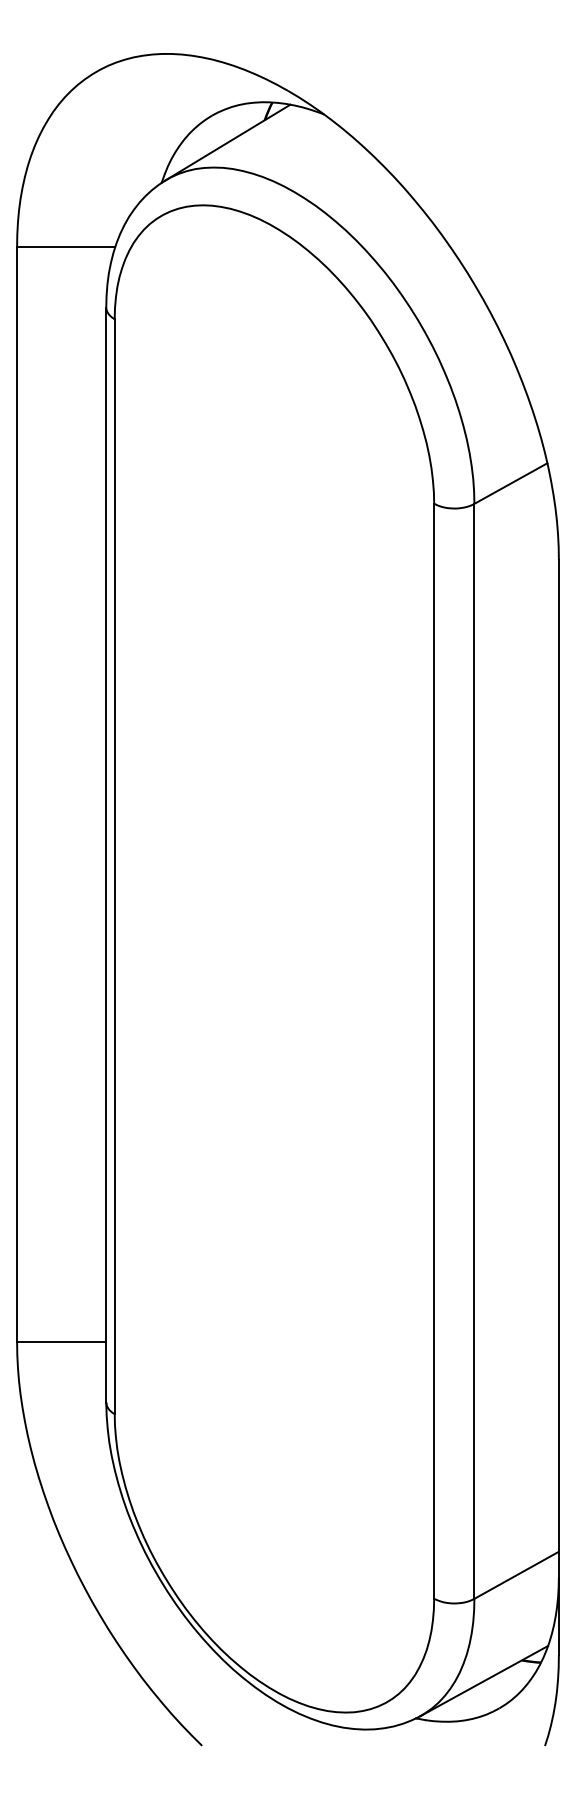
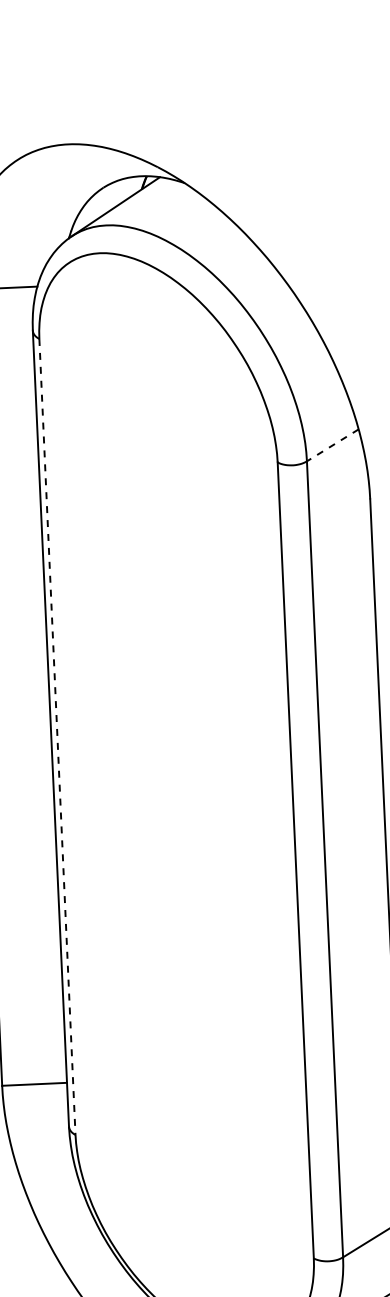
line: (510, 483) -> (332, 445), solid -> dashed
line: (114, 867) -> (57, 737), solid -> dashed

